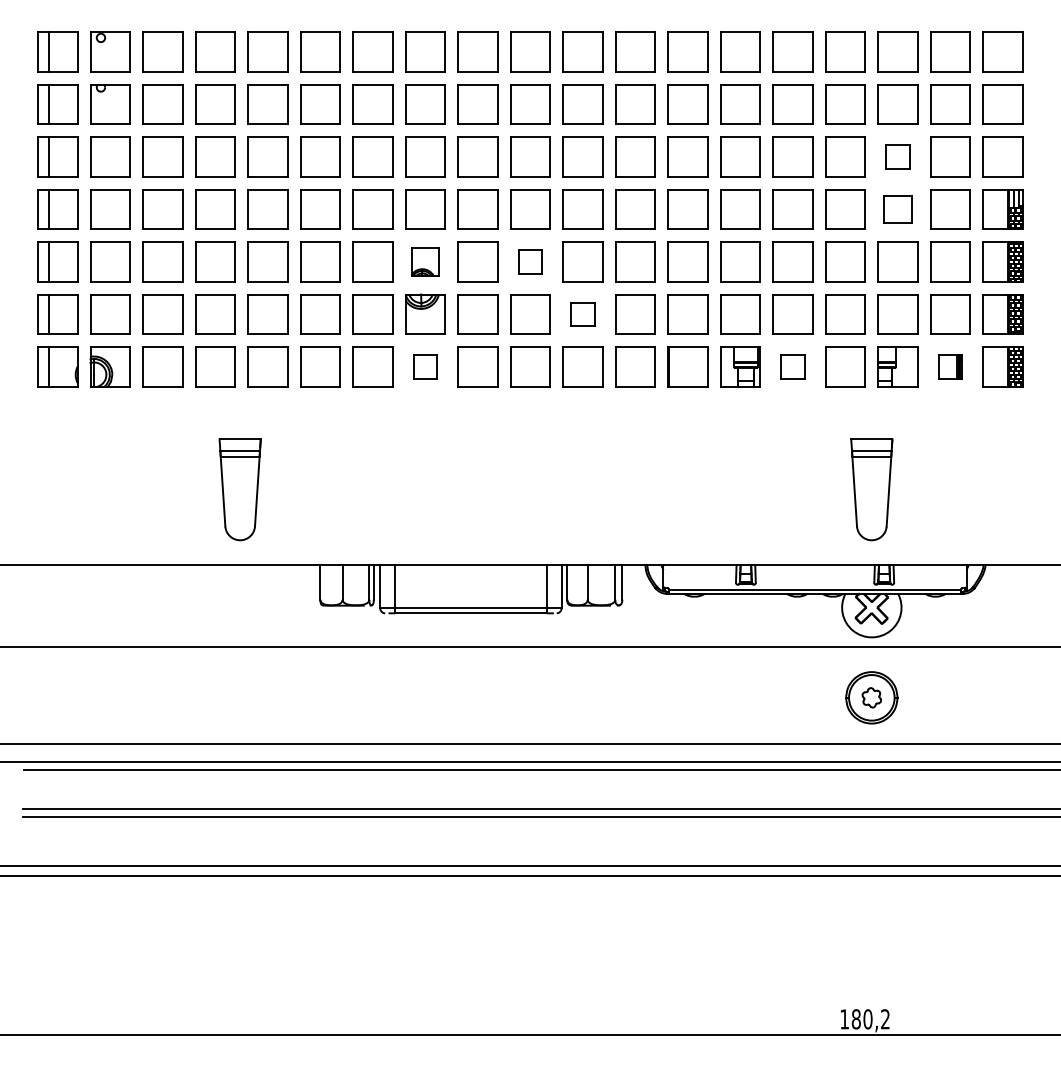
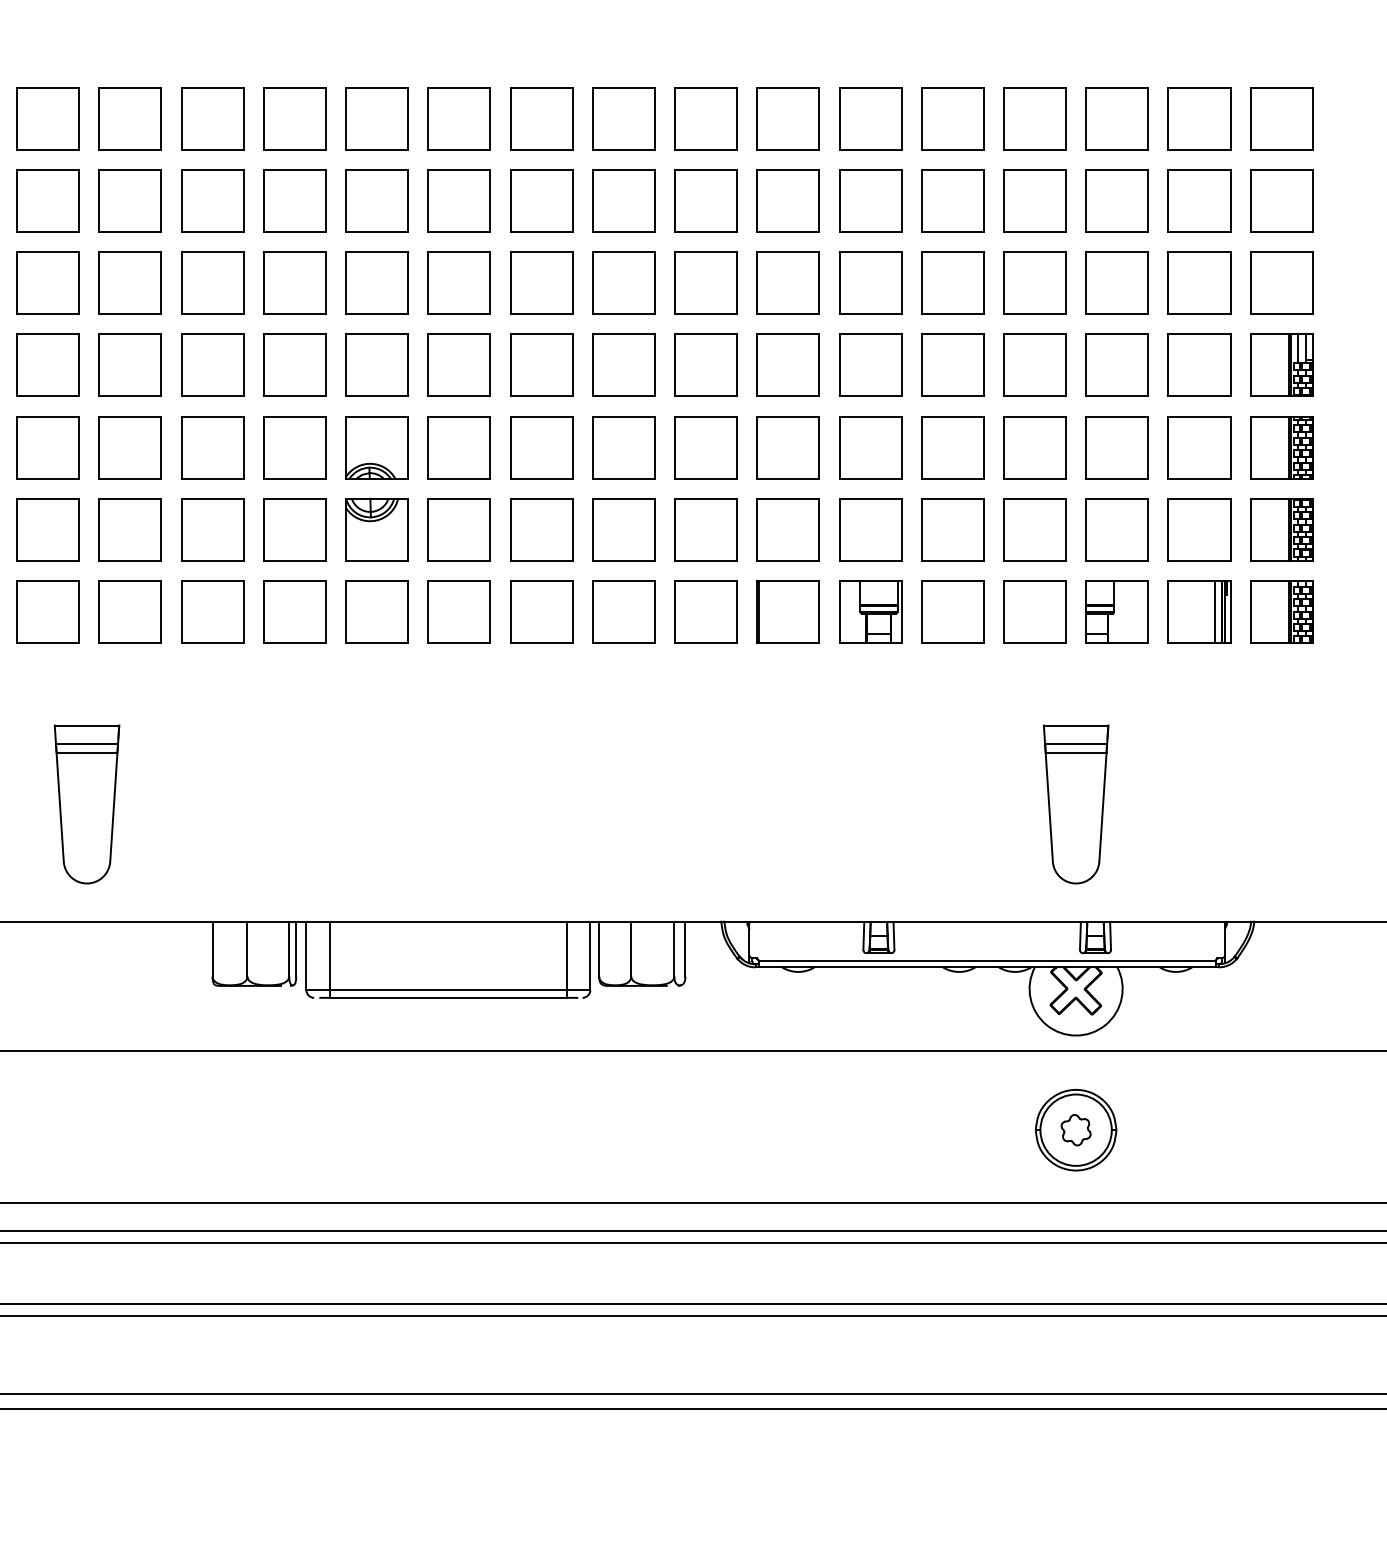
part: (897, 156) -> (1116, 282), size x1.67
part: (897, 209) -> (1116, 365), size x1.43
part: (425, 261) -> (377, 446), size x1.43
part: (530, 261) -> (541, 446), size x1.67
part: (582, 314) -> (623, 529), size x1.67
part: (425, 366) -> (377, 611), size x1.67
part: (792, 366) -> (951, 611), size x1.67
part: (950, 366) -> (1199, 611), size x1.67

